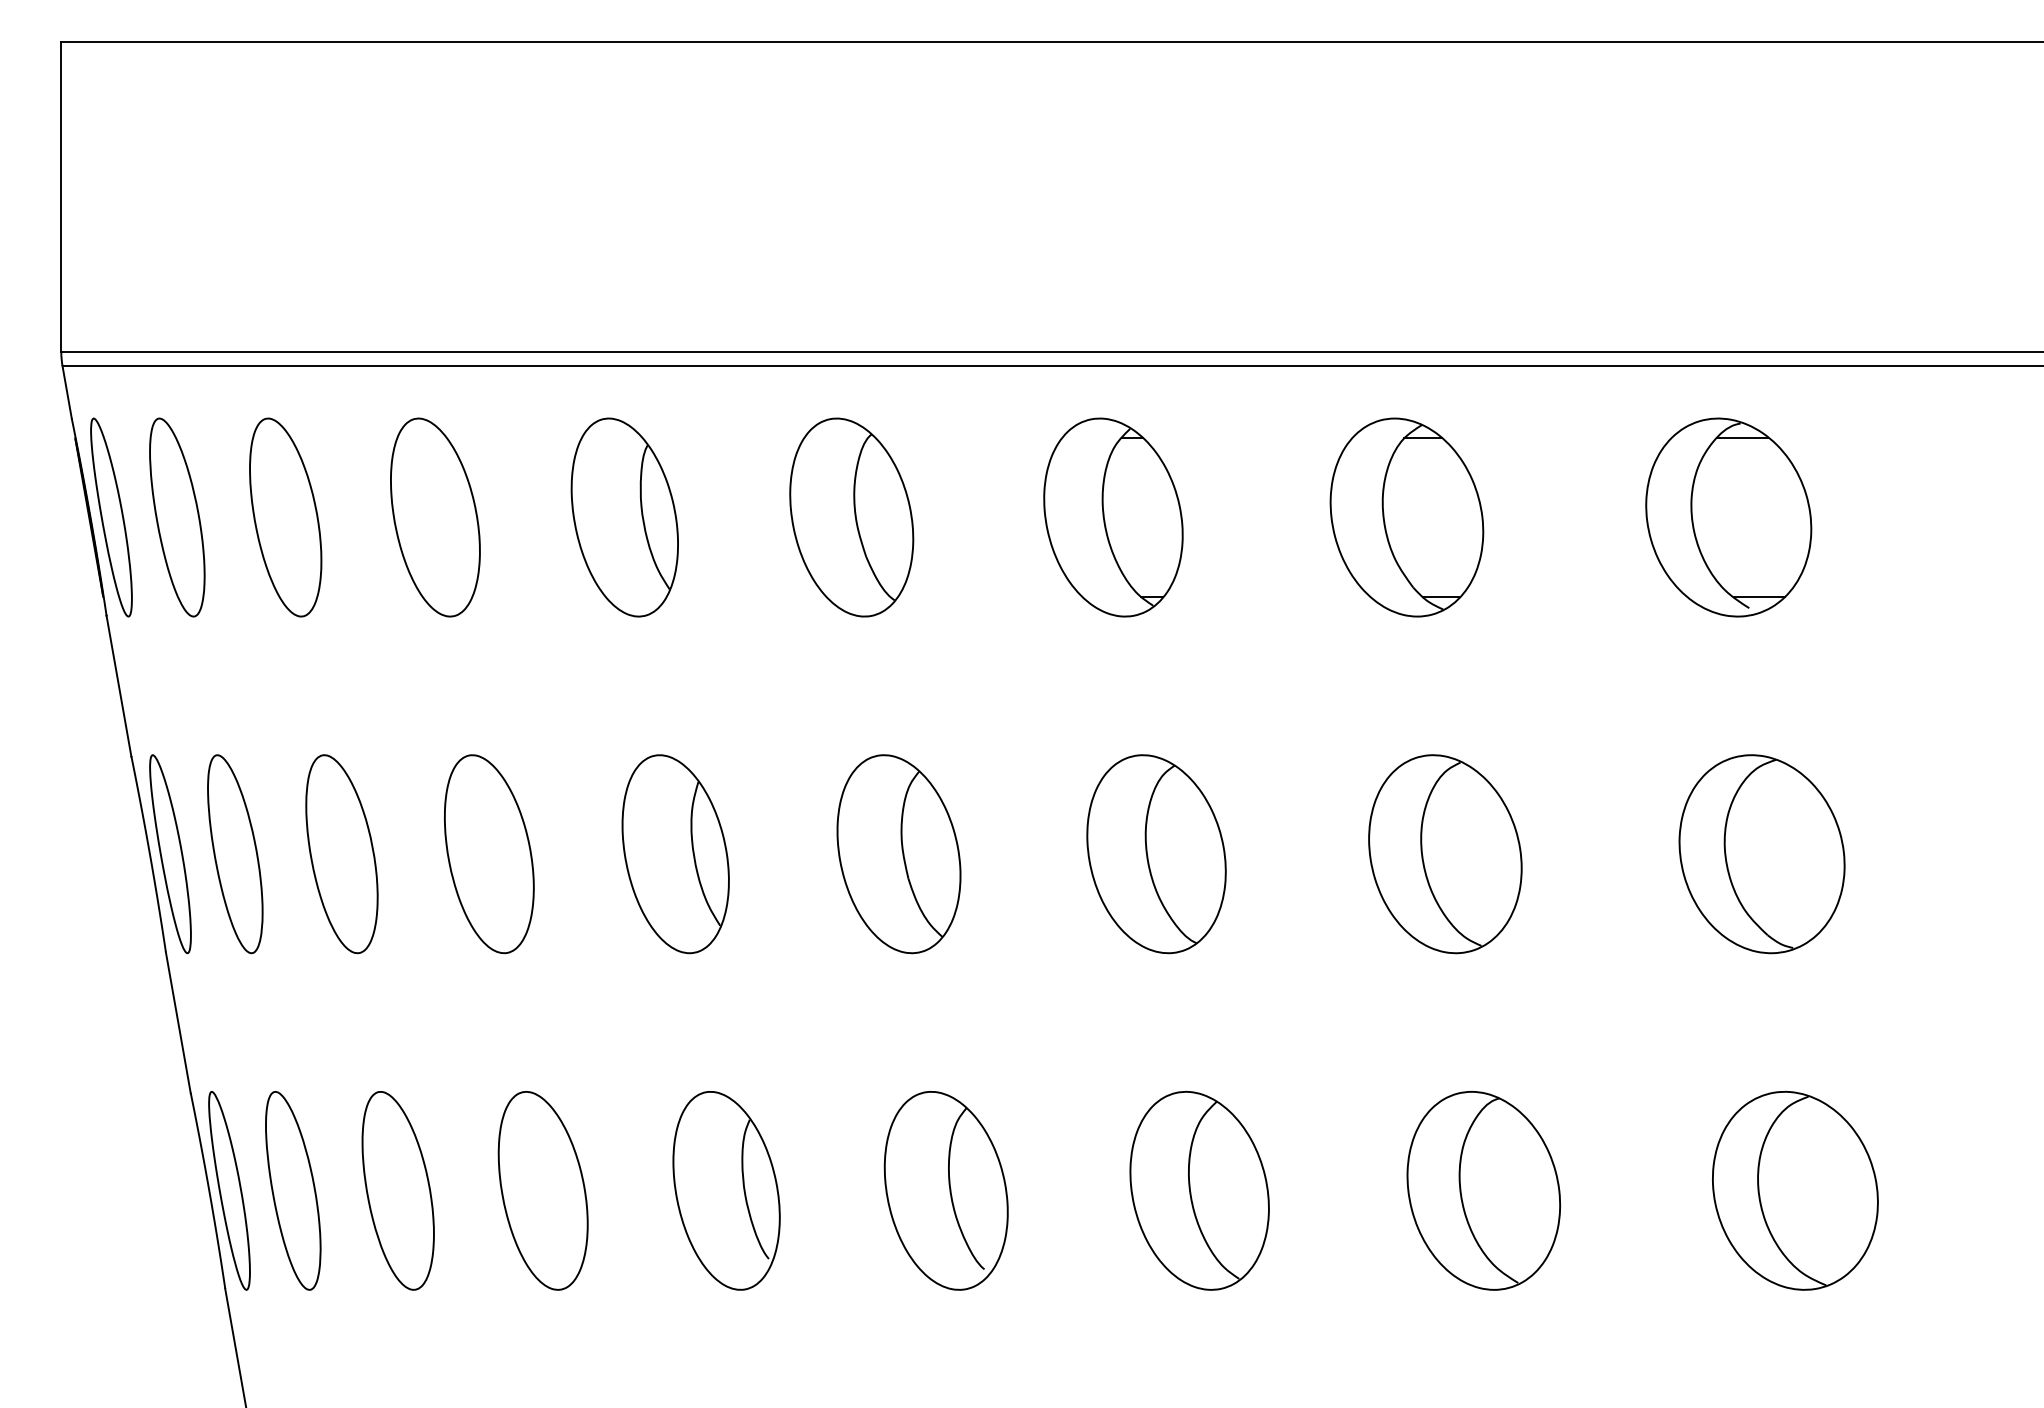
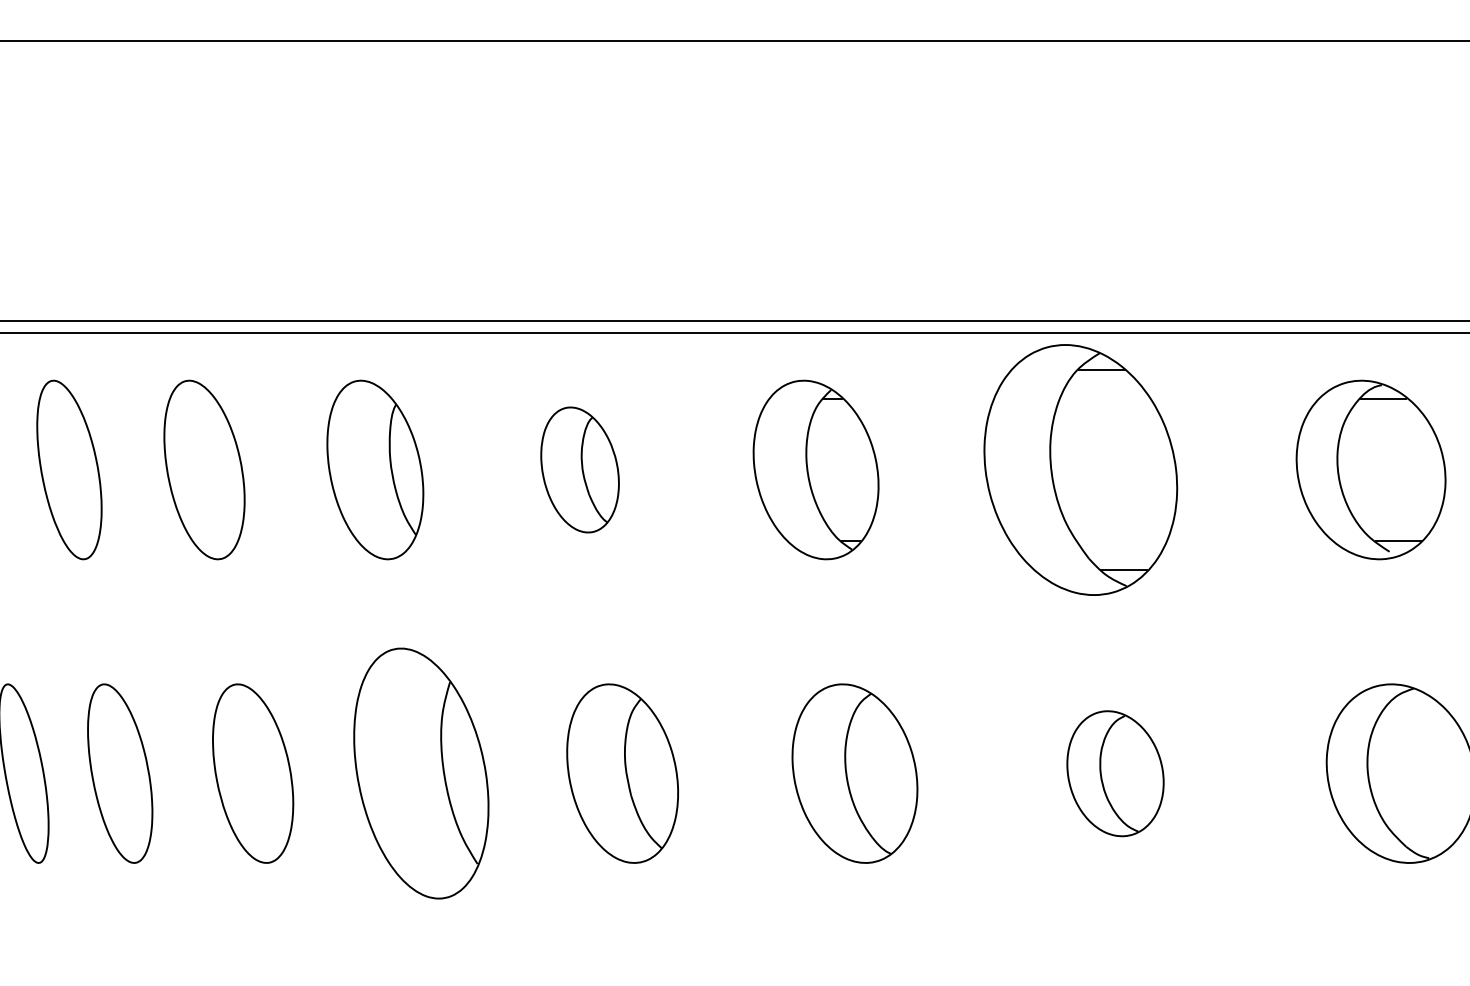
part: (851, 517) -> (579, 469), size x0.7
part: (1406, 517) -> (1080, 469), size x1.4
part: (675, 854) -> (421, 773), size x1.4
part: (1445, 854) -> (1115, 773), size x0.7

